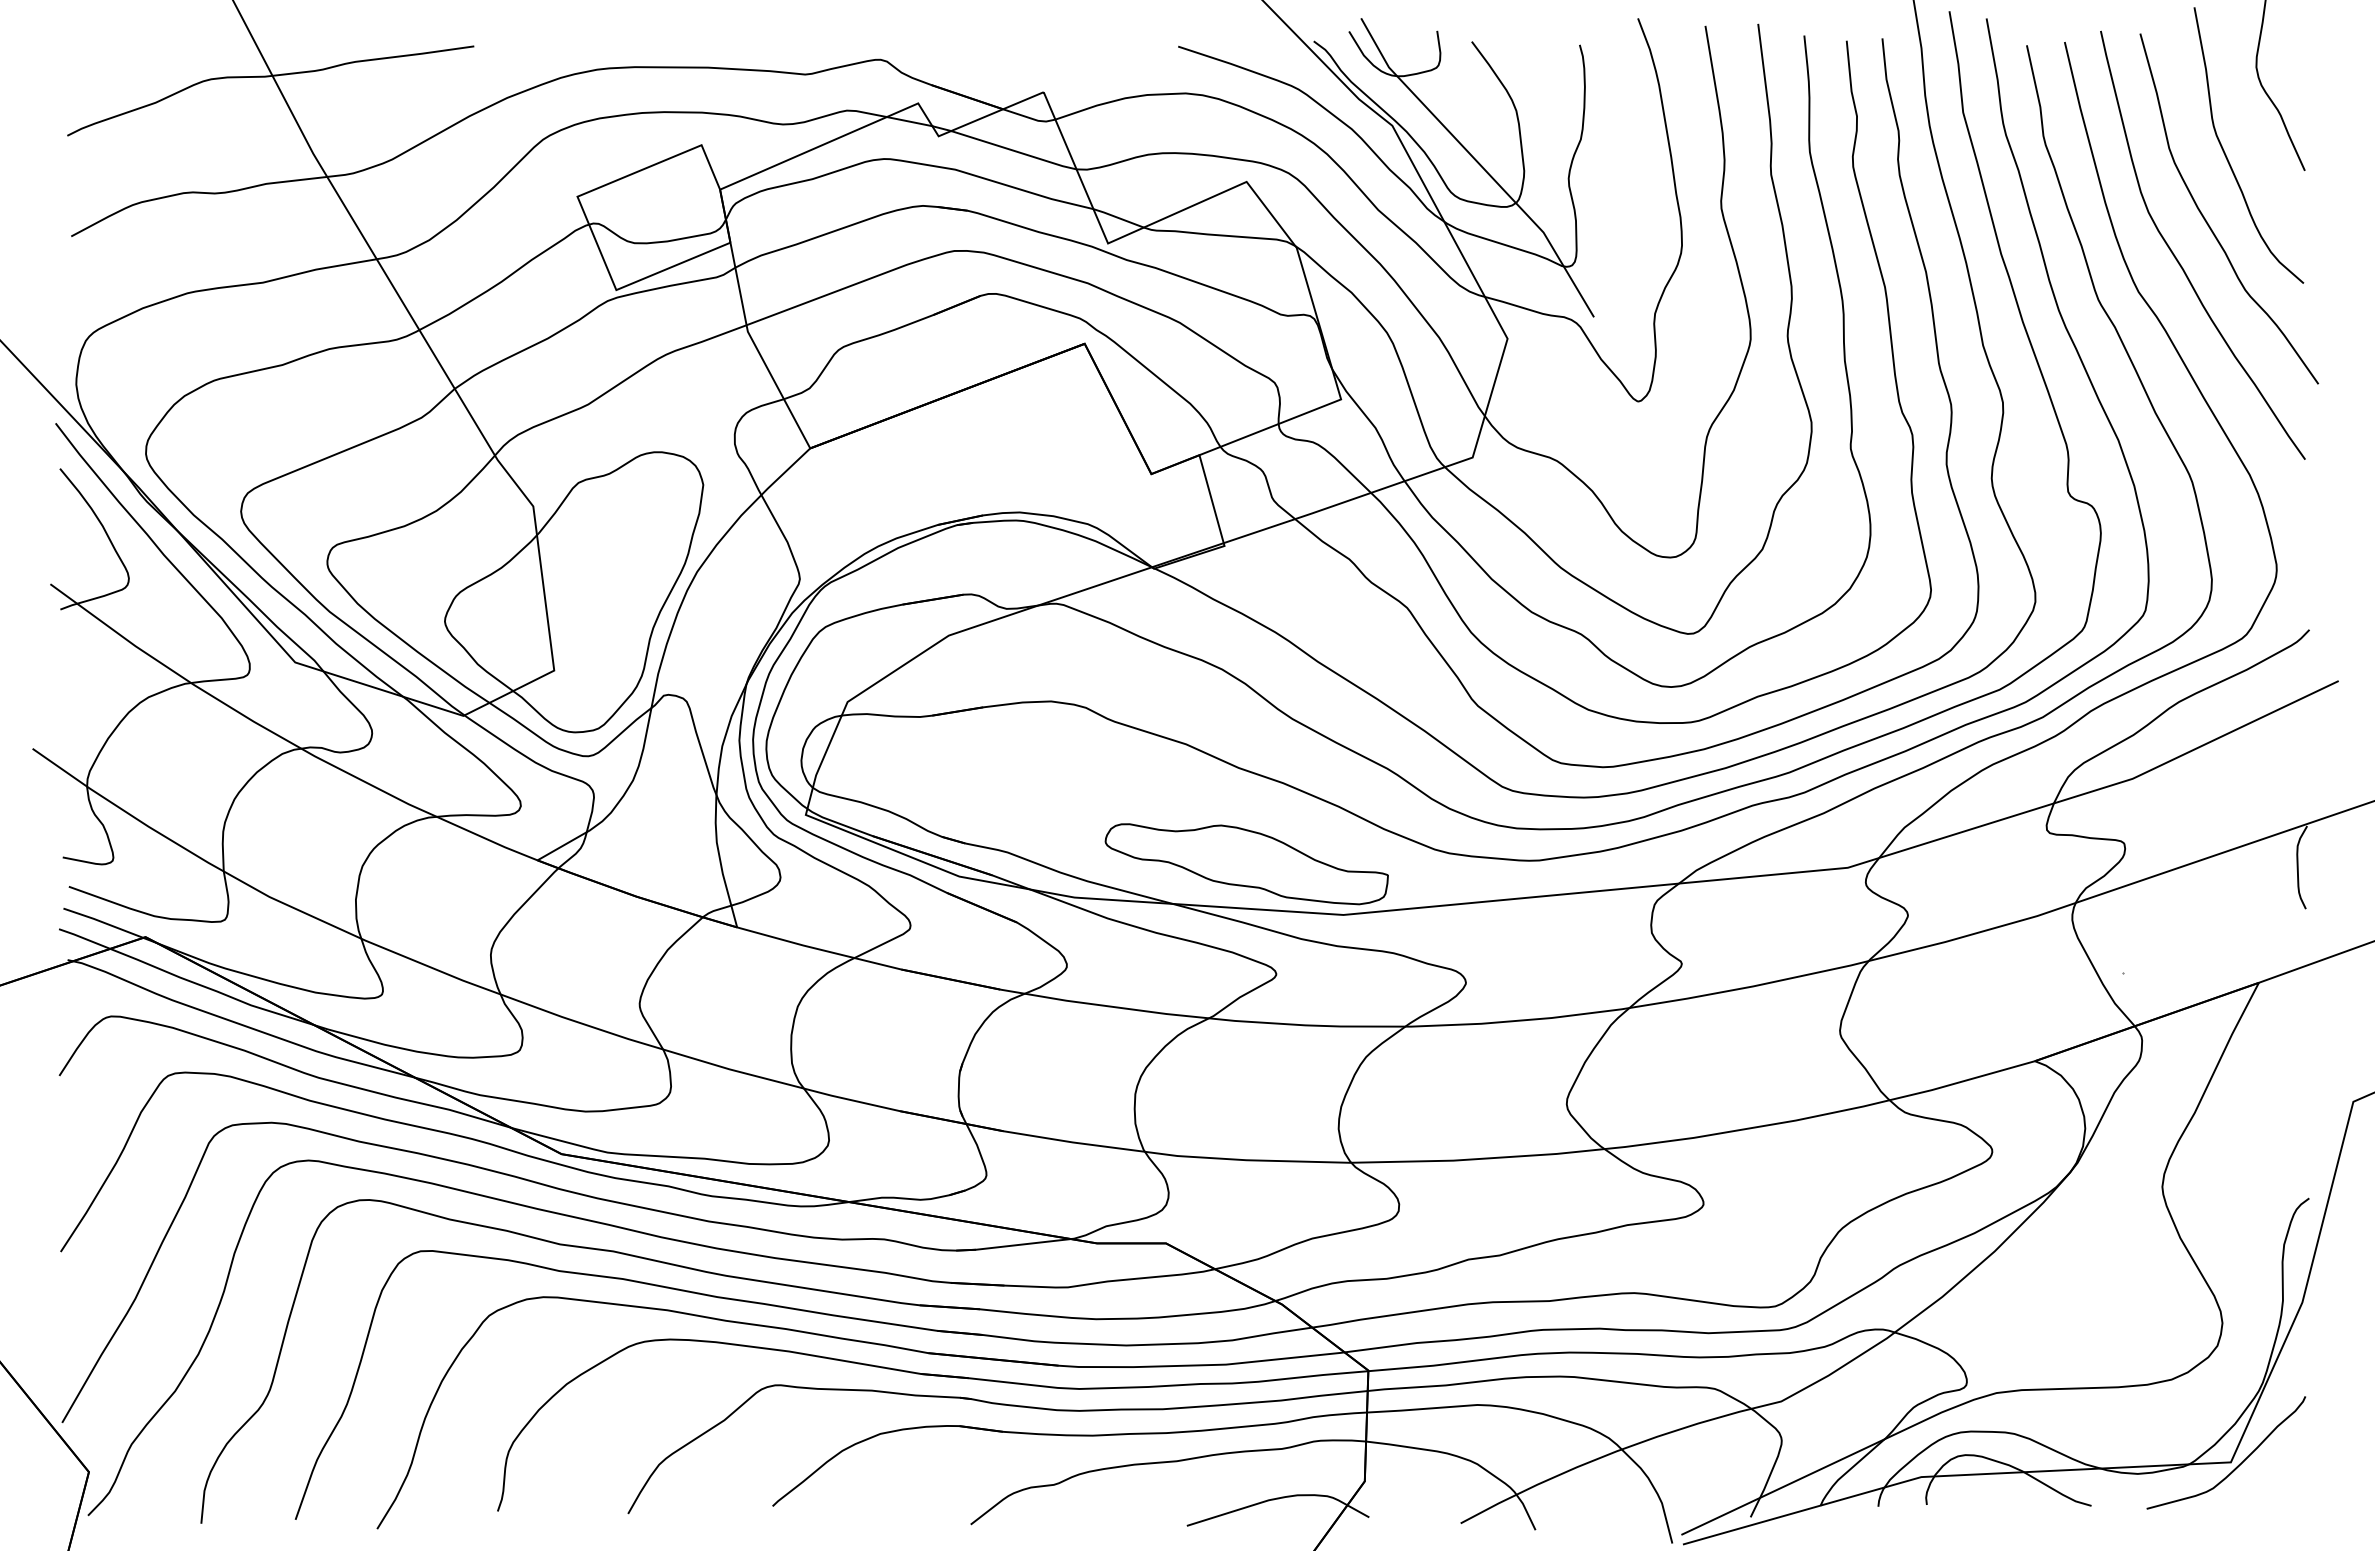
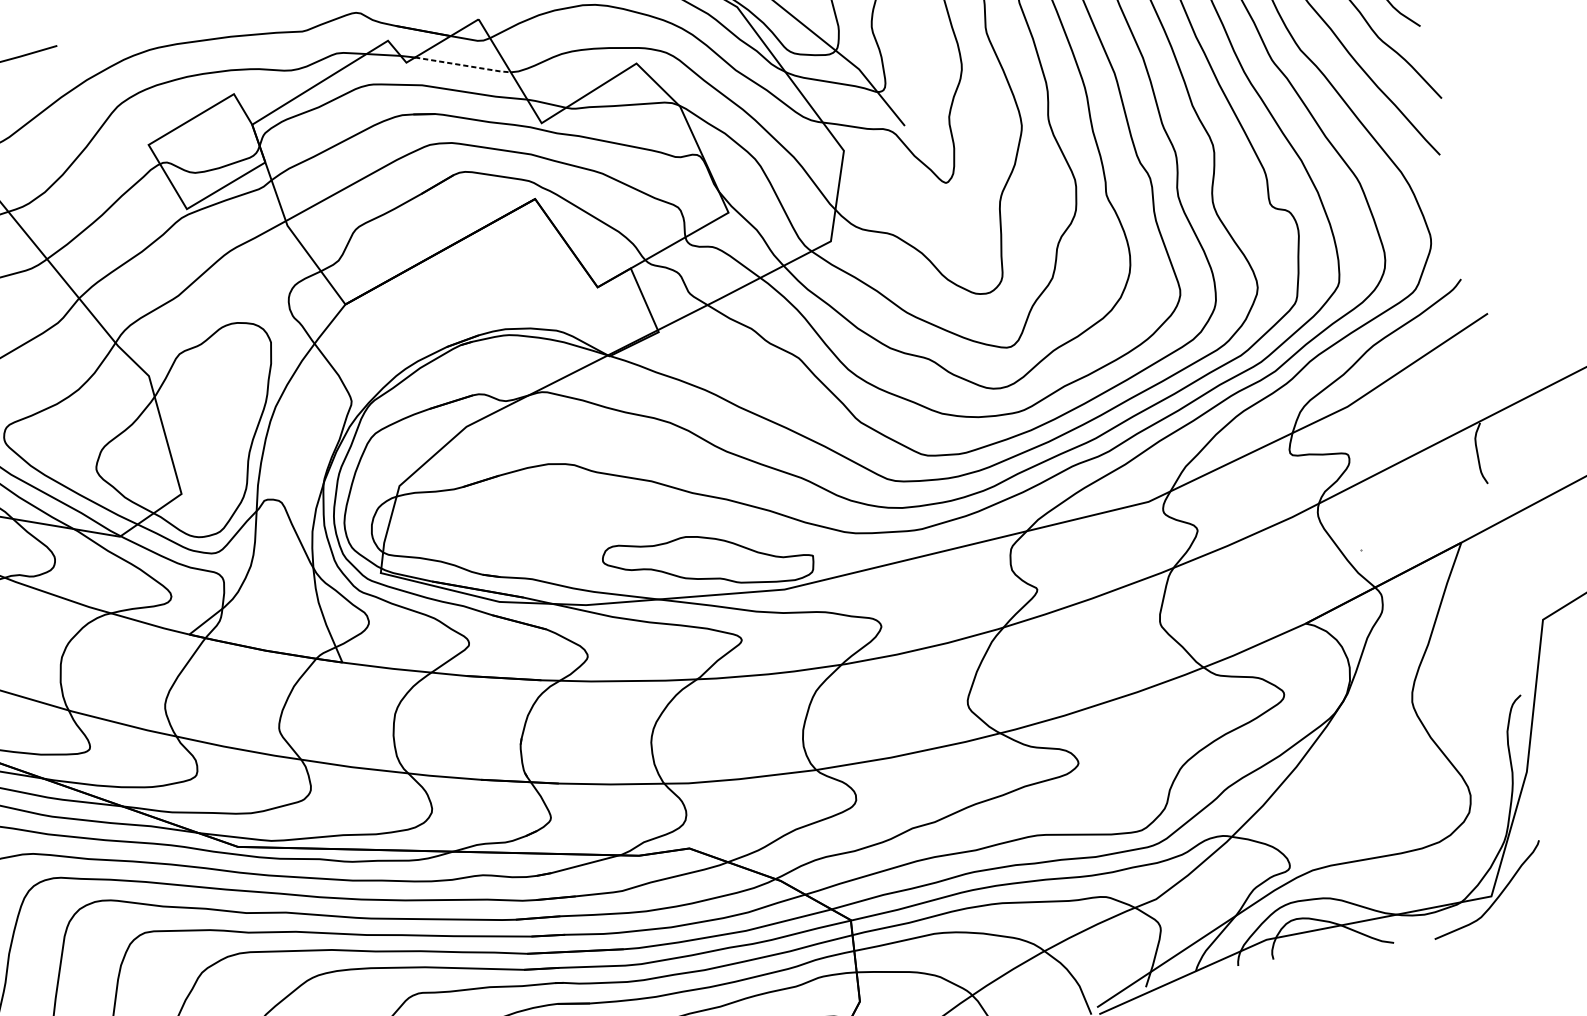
line: (1015, 151) -> (464, 65), solid -> dashed

